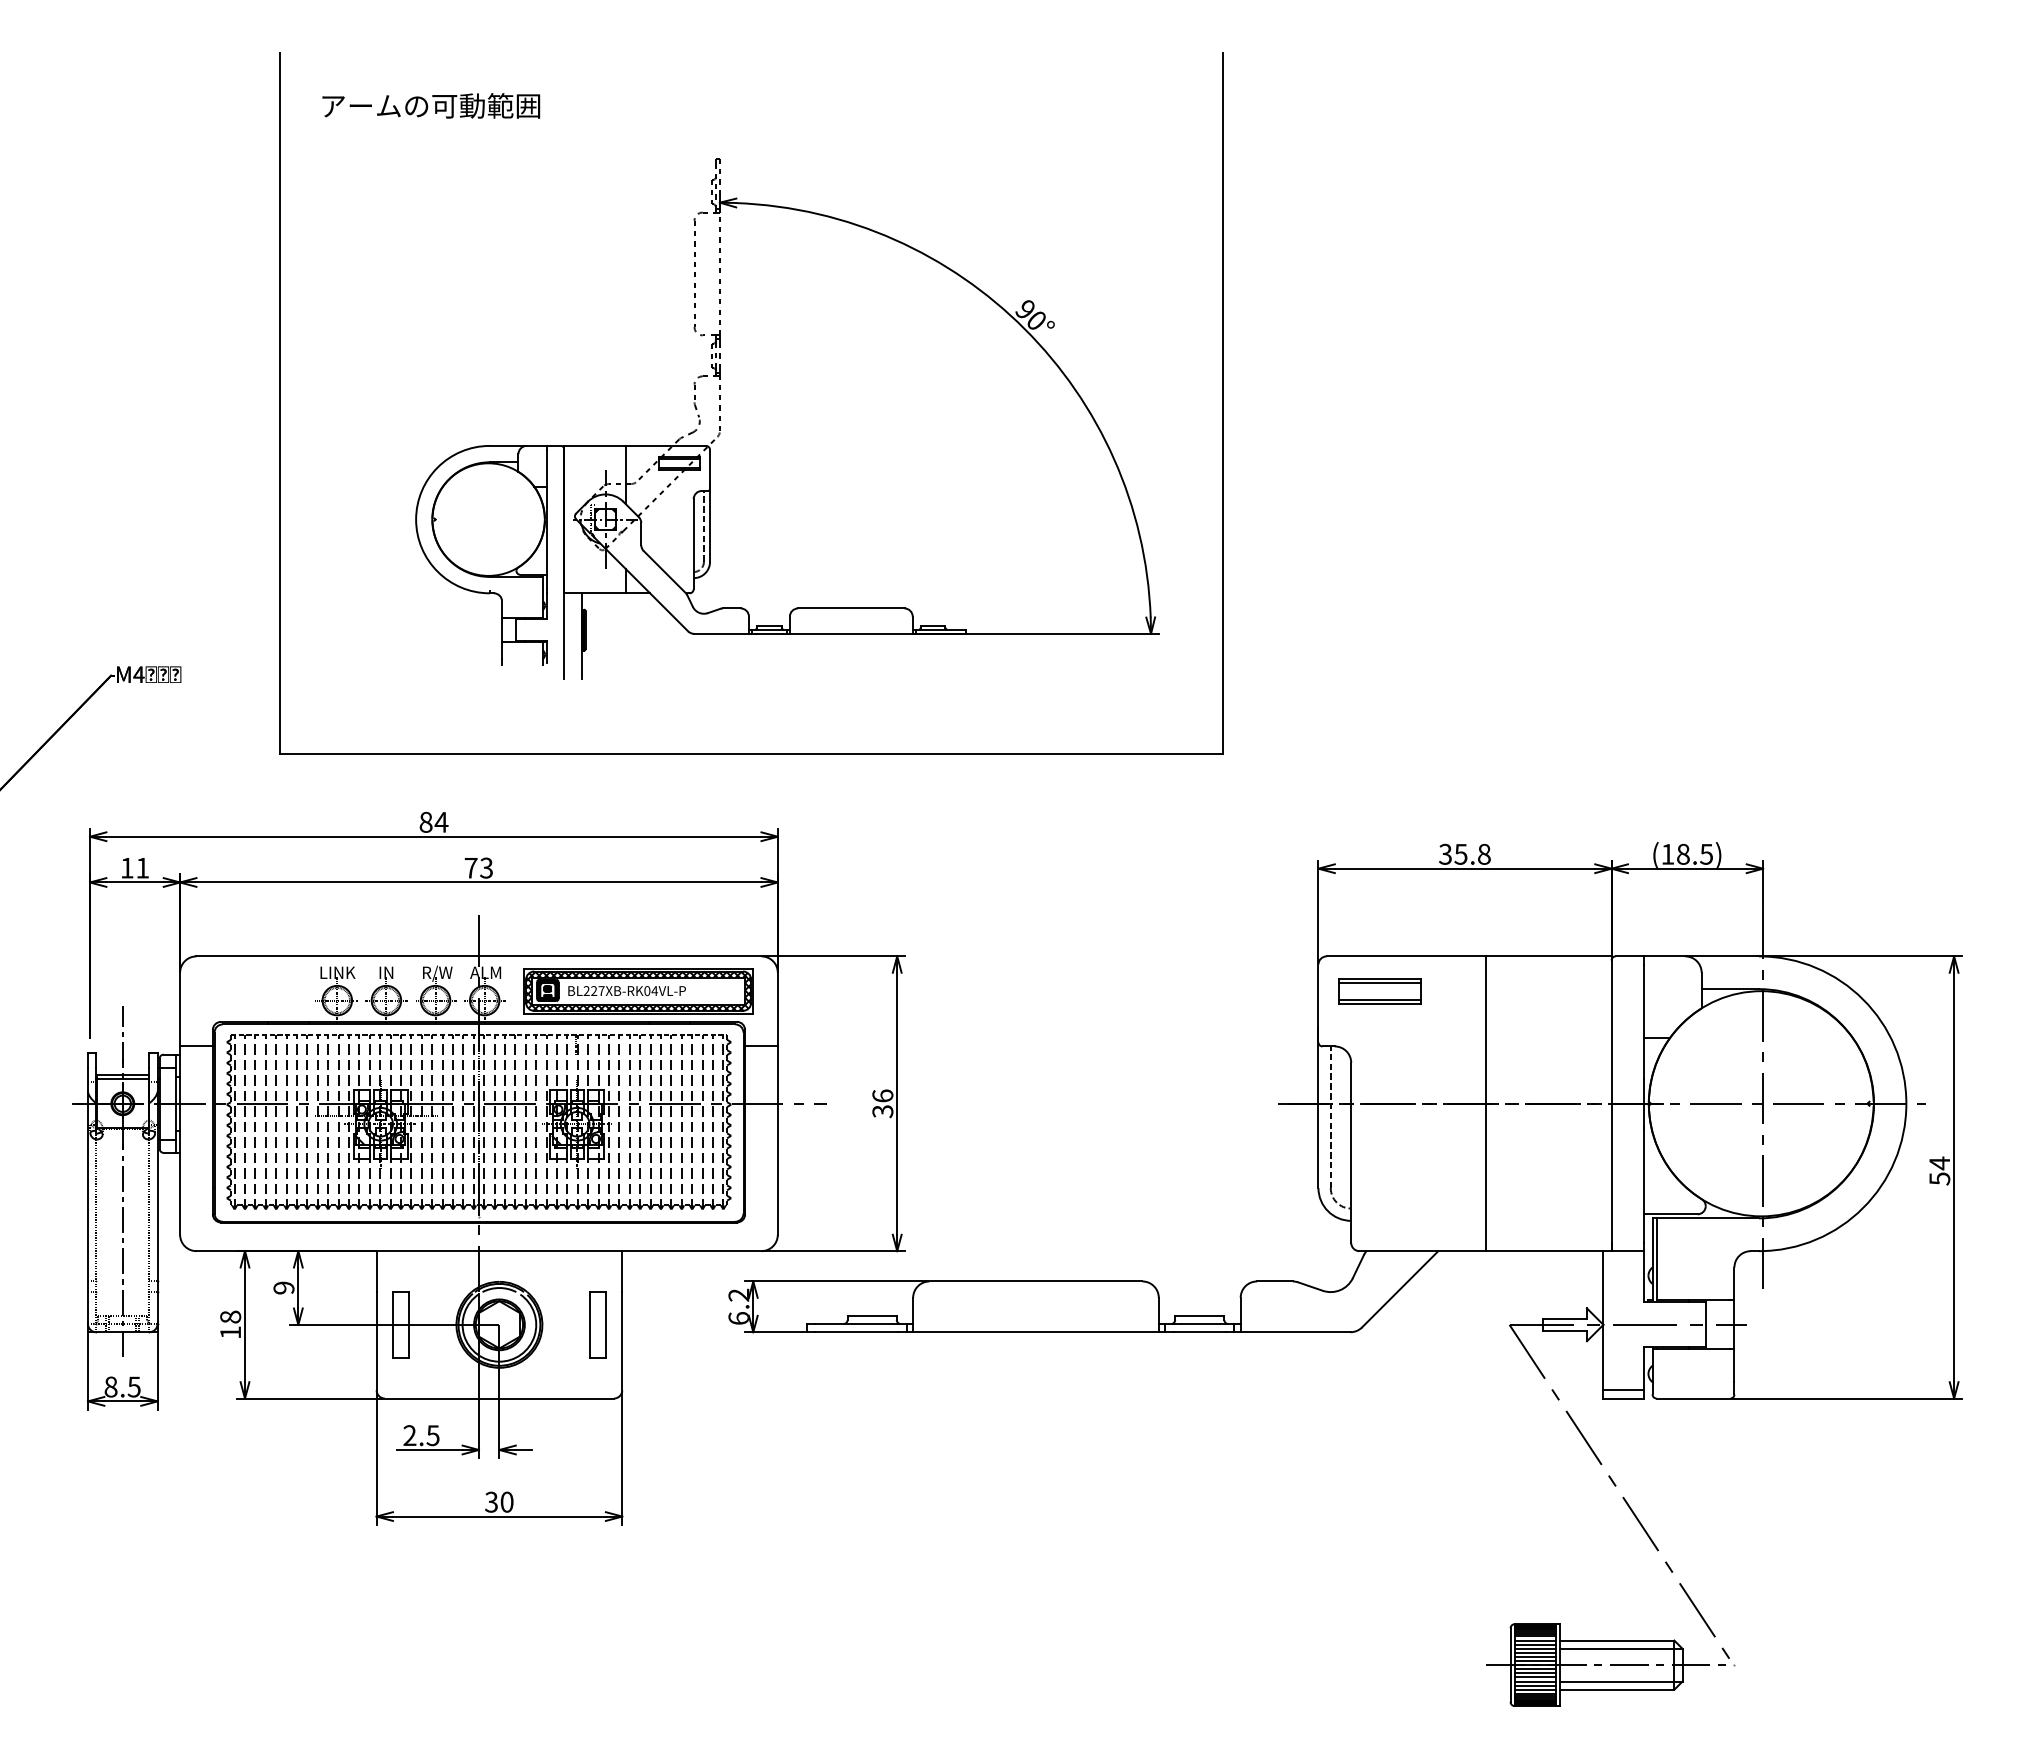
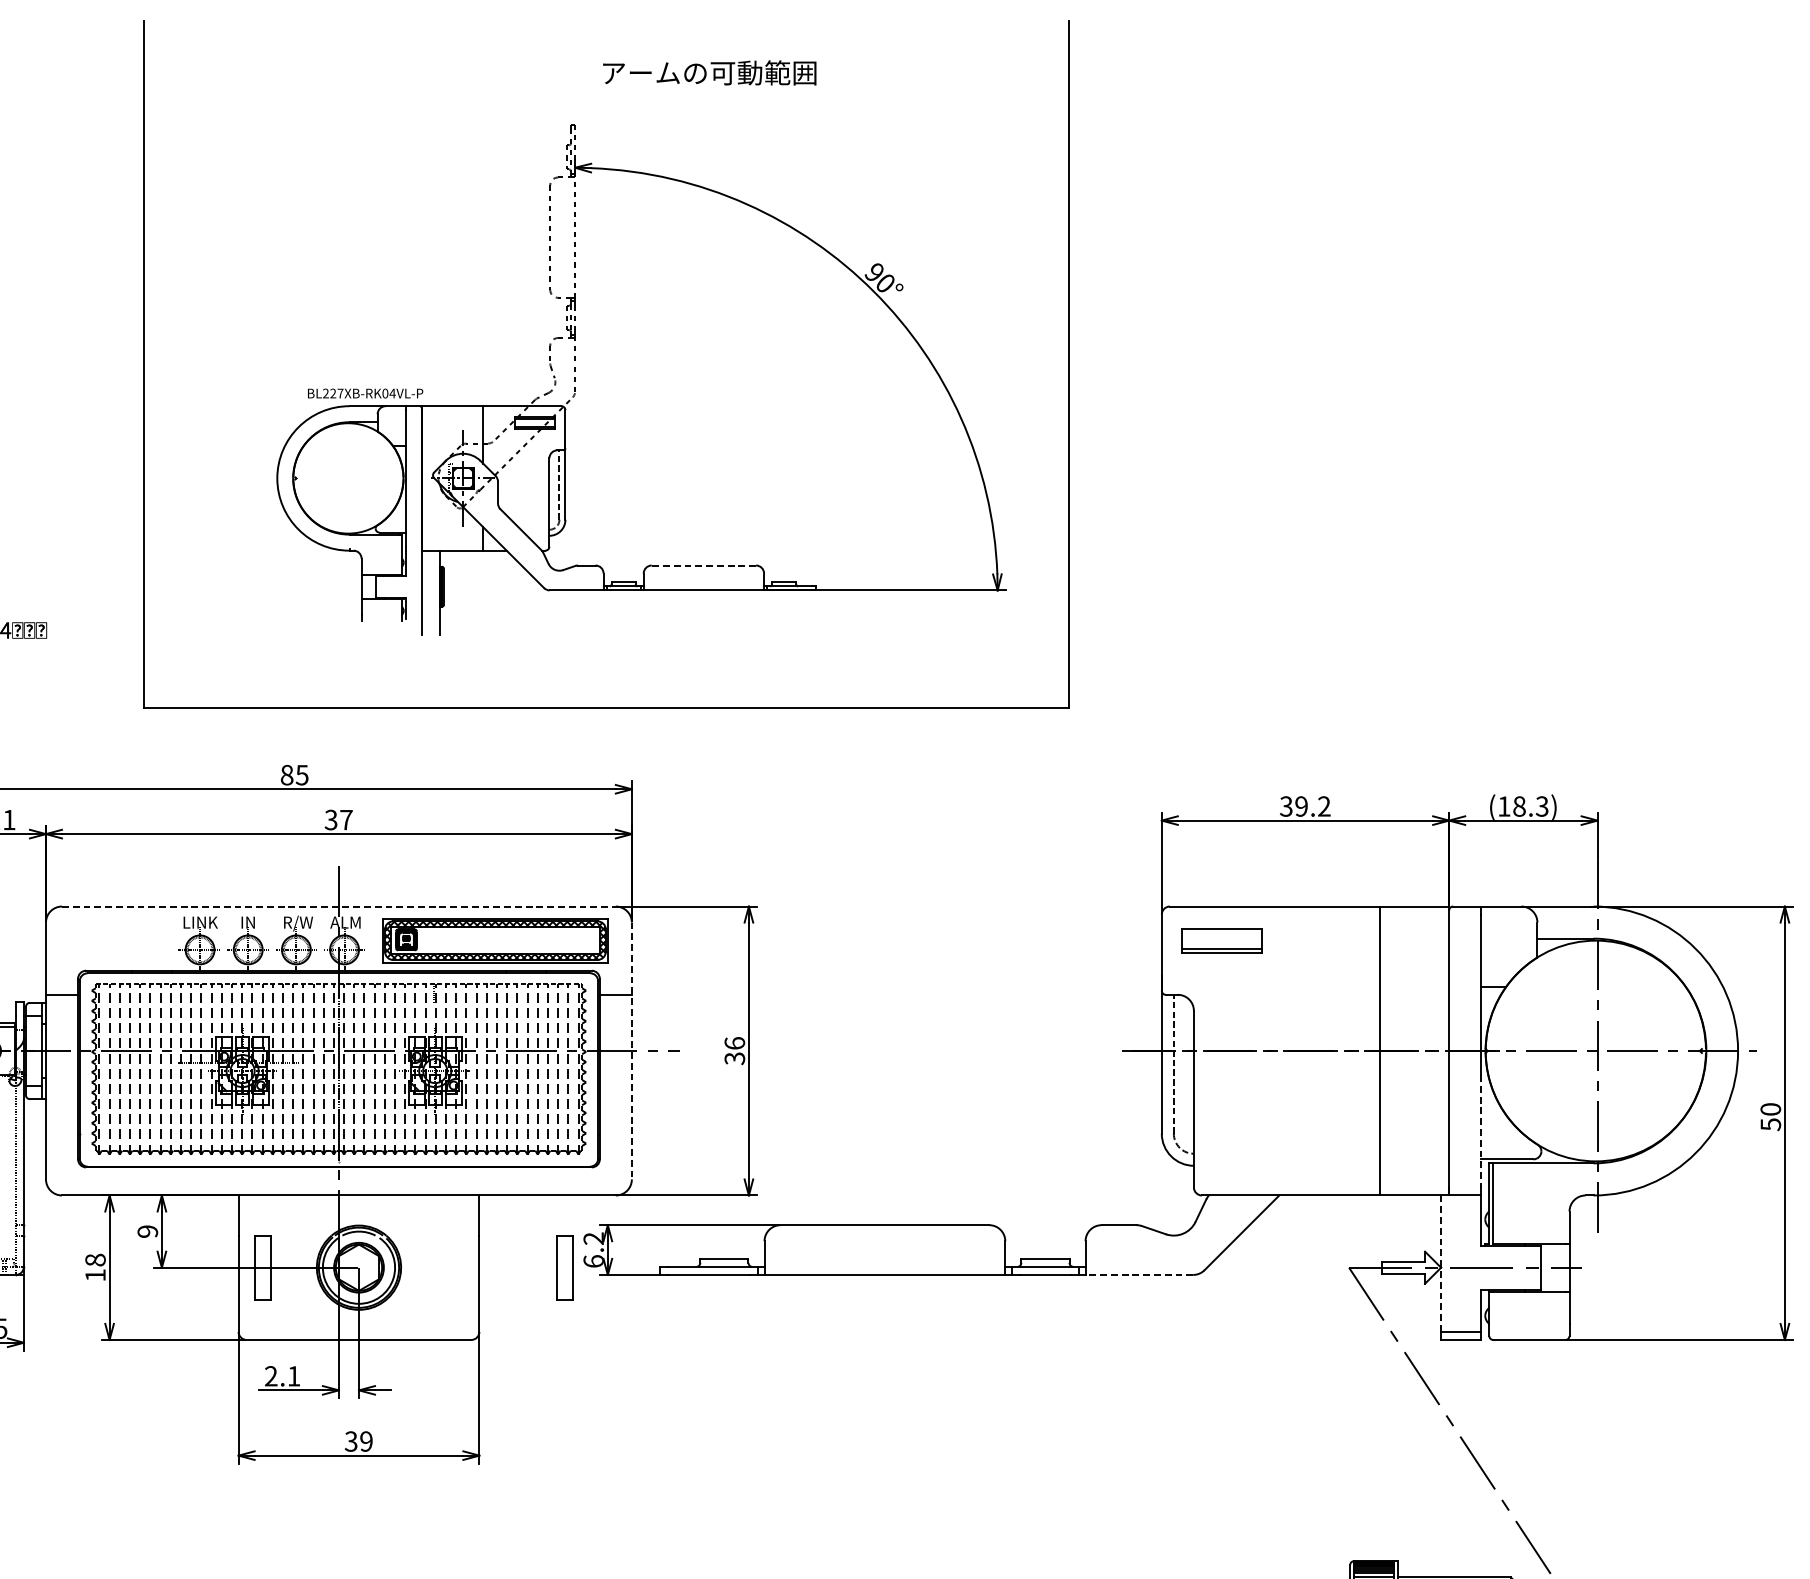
text: (431, 105) -> (709, 72), moved
line: (850, 608) -> (703, 565), solid -> dashed
text: (441, 822) -> (302, 775), 84 -> 85
text: (1472, 853) -> (1312, 805), 35.8 -> 39.2
text: (1706, 853) -> (1542, 805), (18.5) -> (18.3)
text: (478, 867) -> (338, 819), 73 -> 37
line: (479, 956) -> (339, 906), solid -> dashed
line: (1379, 983) -> (1221, 933), removed
text: (626, 991) -> (364, 394), moved
line: (1486, 1103) -> (1380, 1050), moved
line: (777, 1104) -> (631, 1051), solid -> dashed
text: (1939, 1163) -> (1770, 1109), 54 -> 50
line: (1644, 1186) -> (1481, 1132), solid -> dashed
line: (1603, 1320) -> (1441, 1263), solid -> dashed
part: (597, 1324) -> (564, 1267), moved
line: (1295, 1332) -> (1139, 1275), solid -> dashed
text: (432, 1435) -> (293, 1376), 2.5 -> 2.1
text: (506, 1501) -> (365, 1440), 30 -> 39

